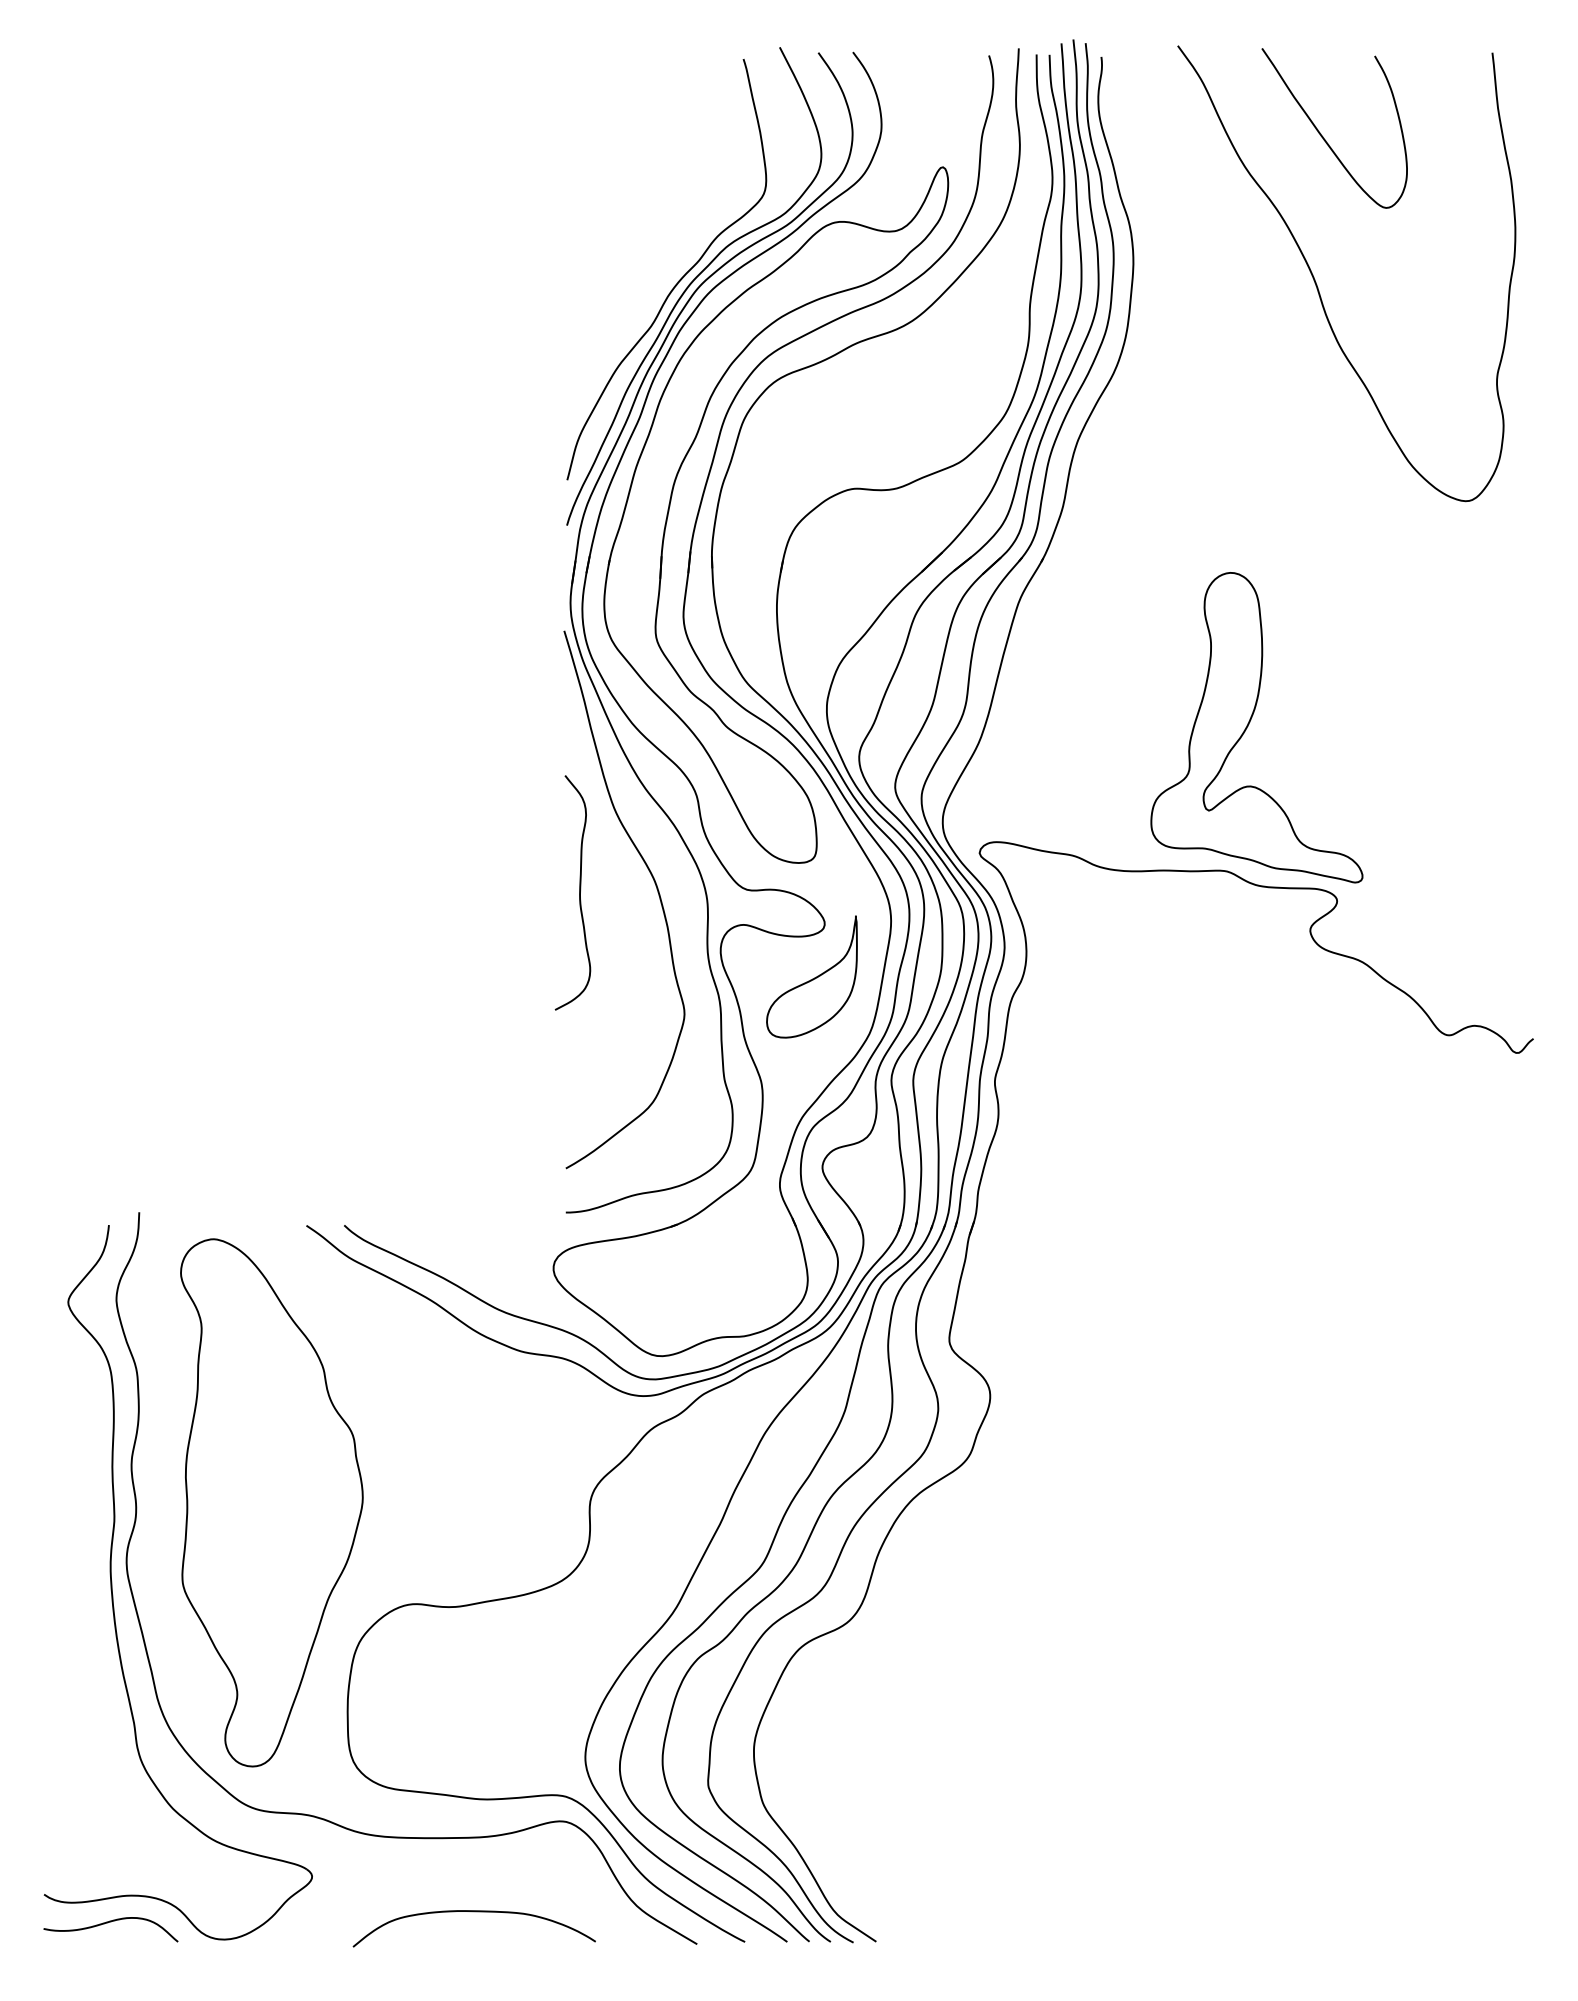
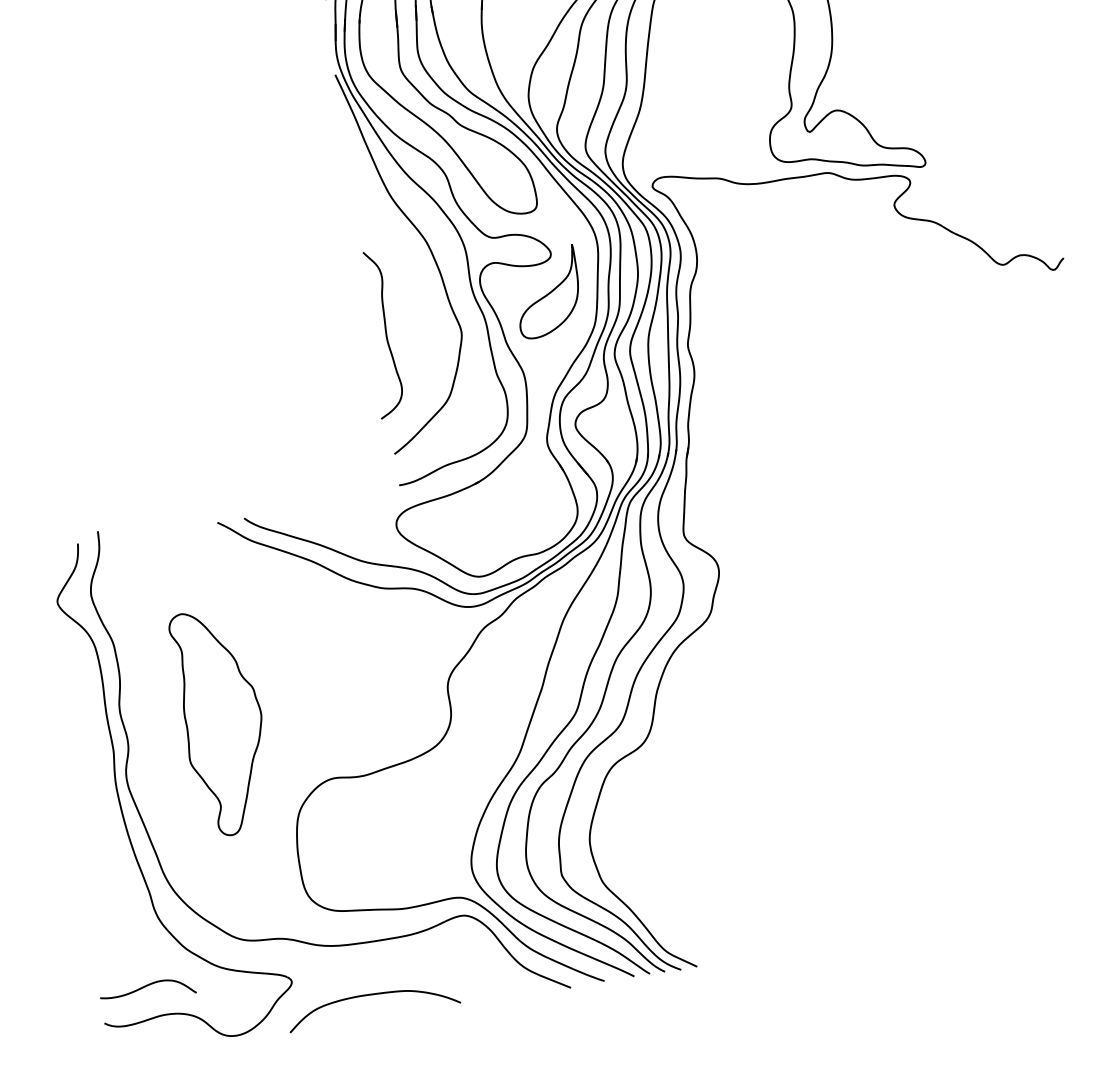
curve: (579, 892) -> (385, 333), moved
part: (271, 1502) -> (222, 721), size x0.6
curve: (473, 1912) -> (371, 995), moved
curve: (107, 1923) -> (144, 987), moved

